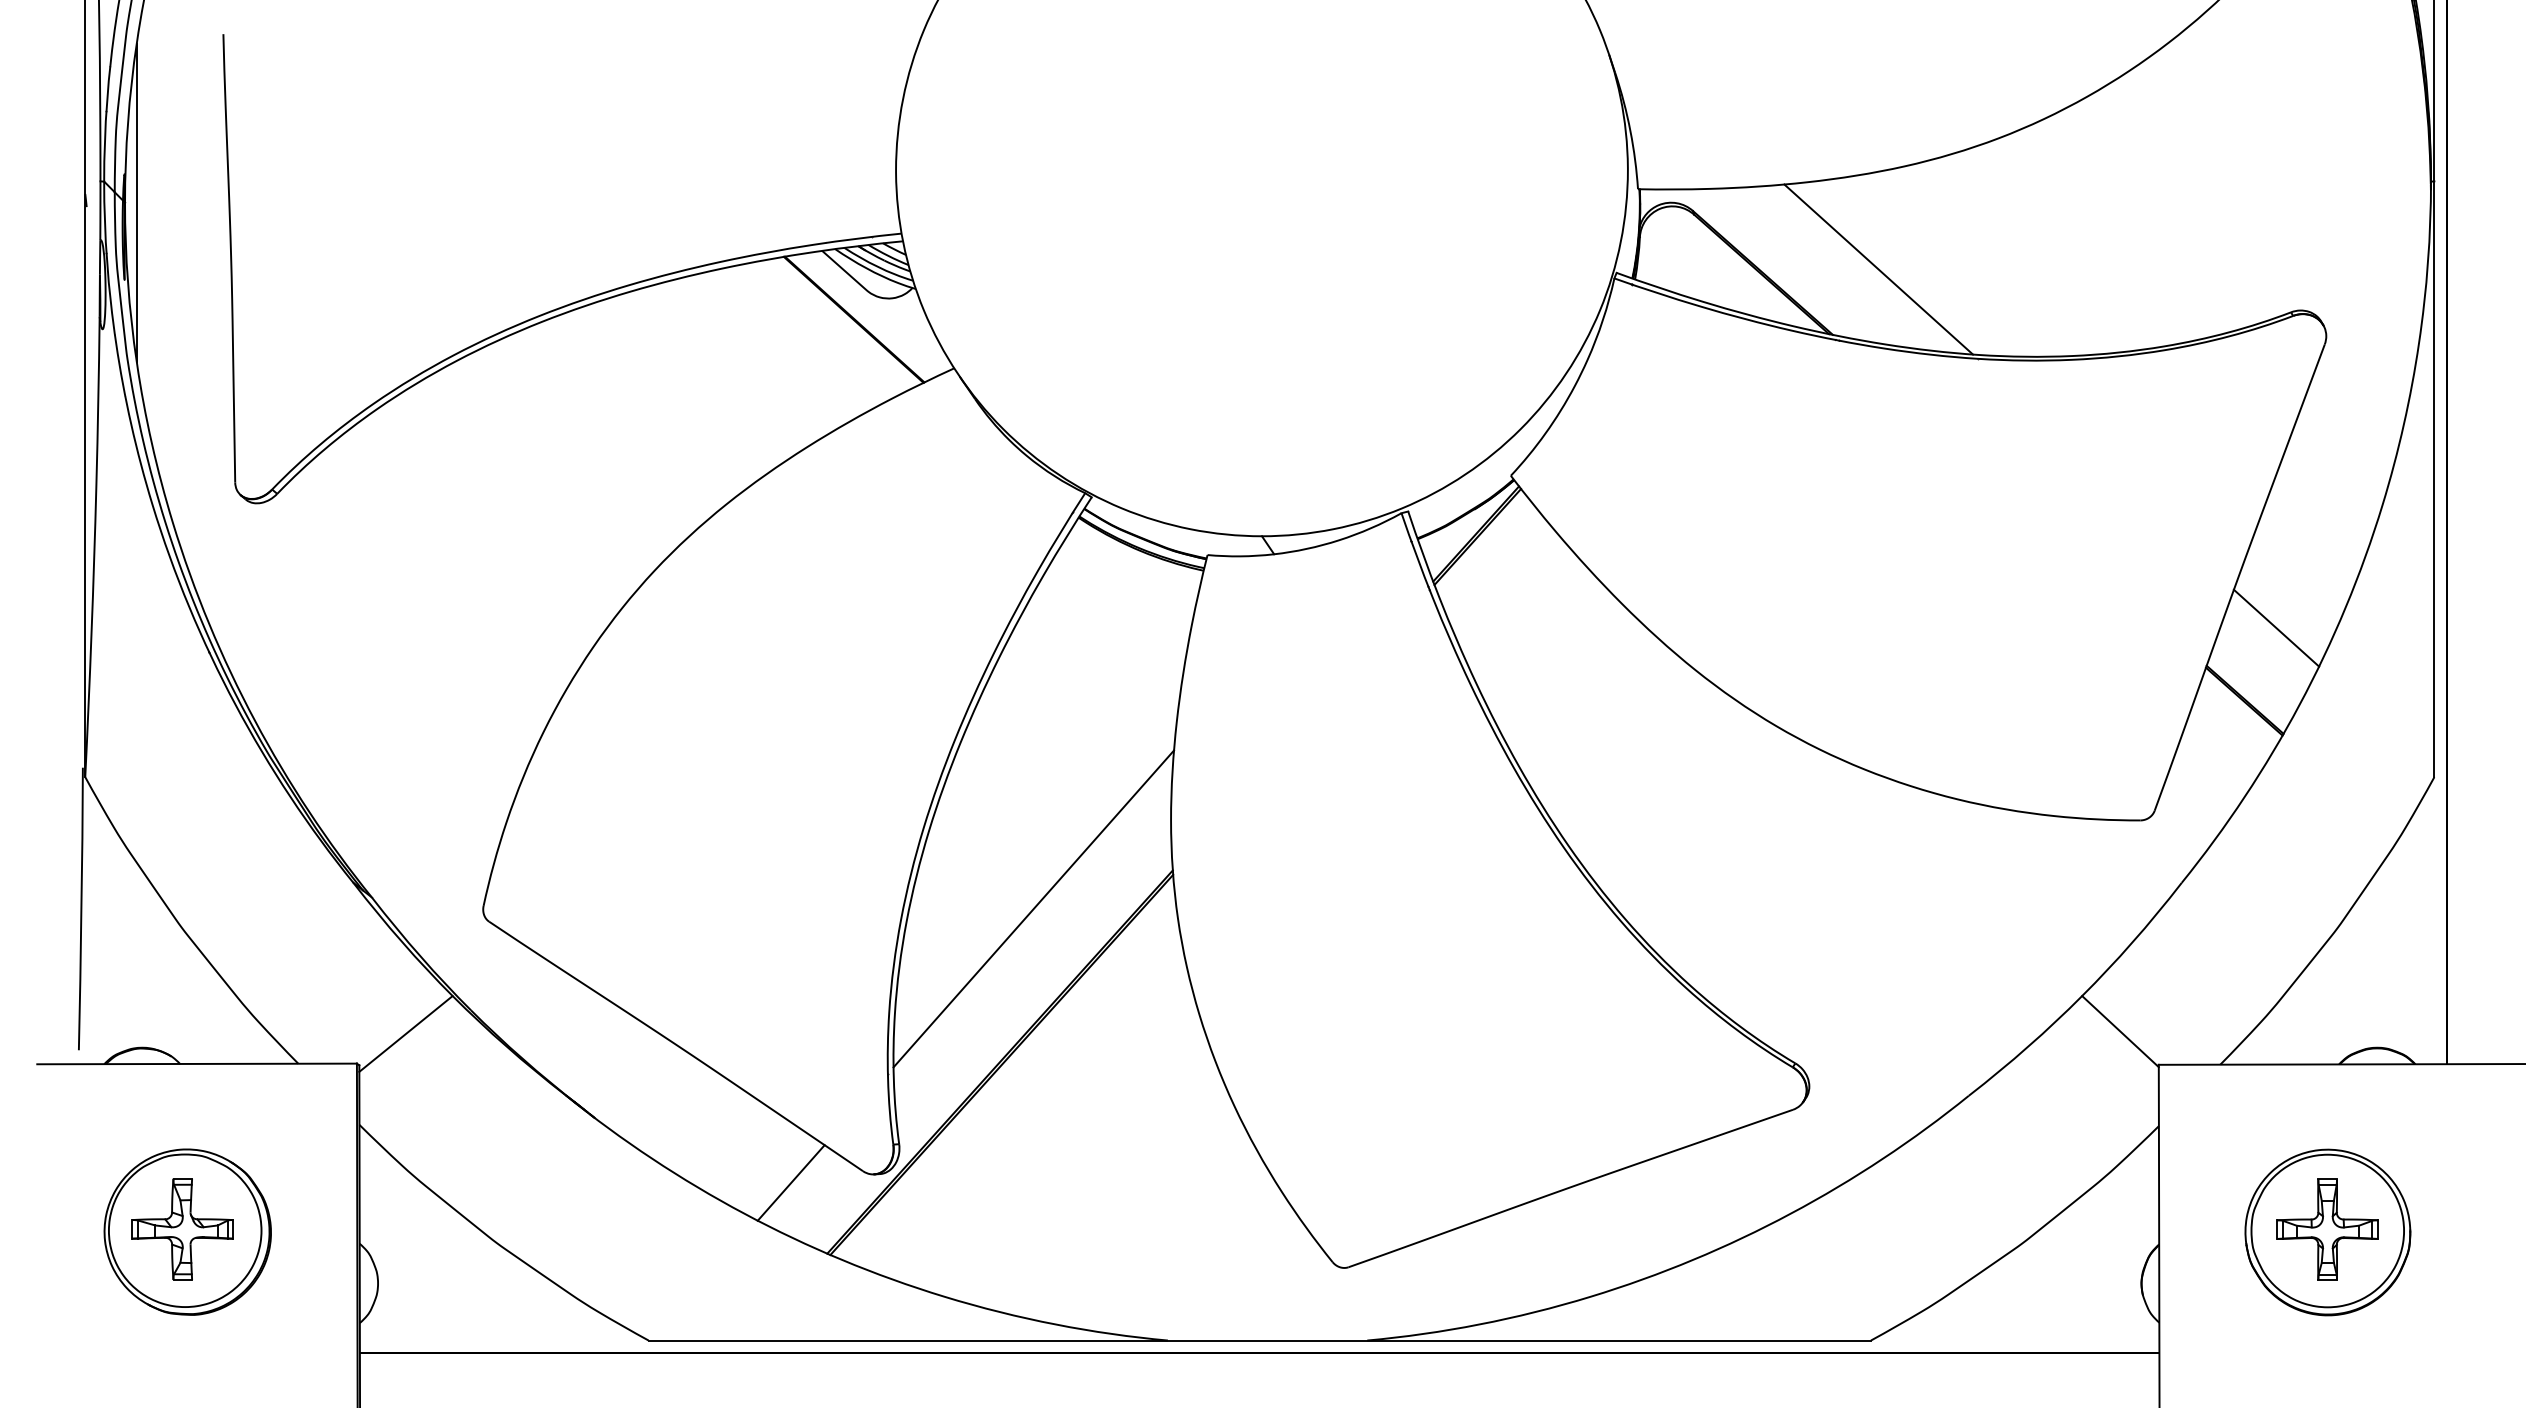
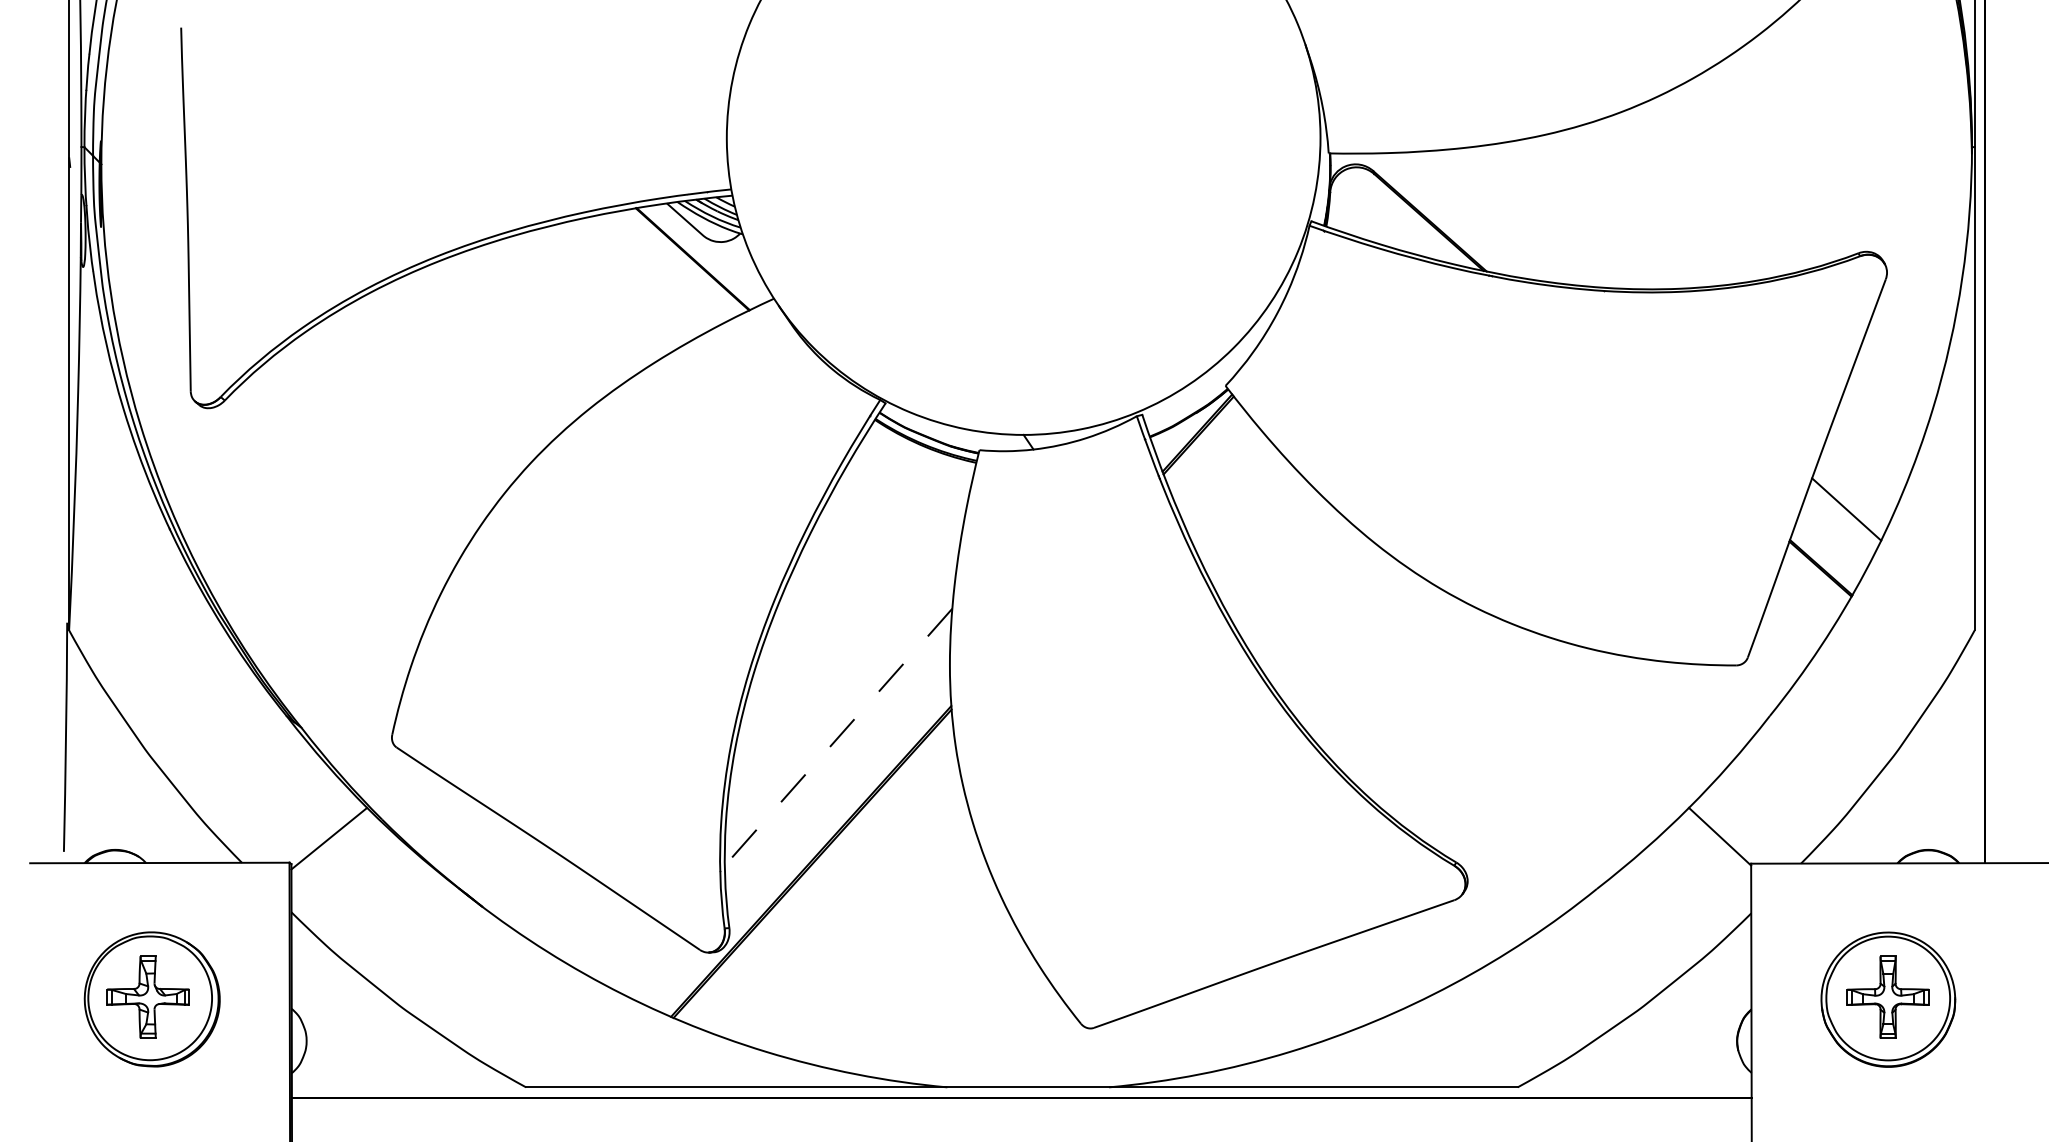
line: (136, 202) -> (110, 164), removed
line: (1878, 269) -> (1523, 218), removed
line: (1033, 908) -> (838, 736), solid -> dashed
line: (790, 1182) -> (641, 959), removed

